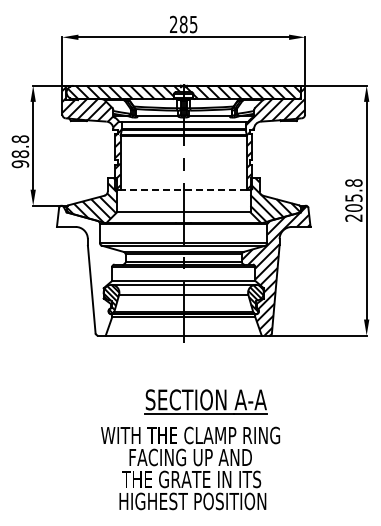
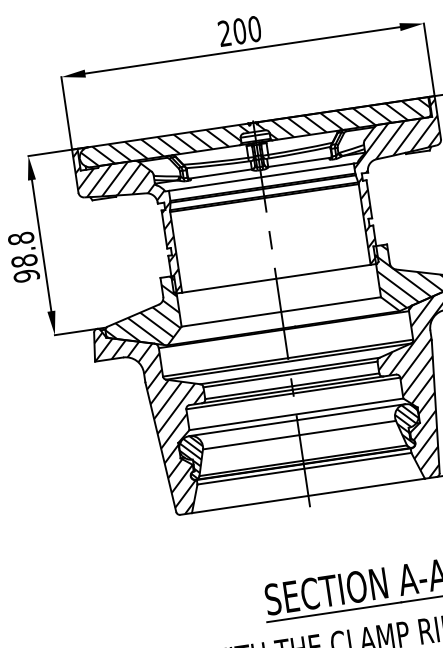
text: (188, 24) -> (246, 30), 285 -> 200
line: (183, 190) -> (276, 279), dashed -> solid
hatch: (91, 271) -> (156, 420), added

